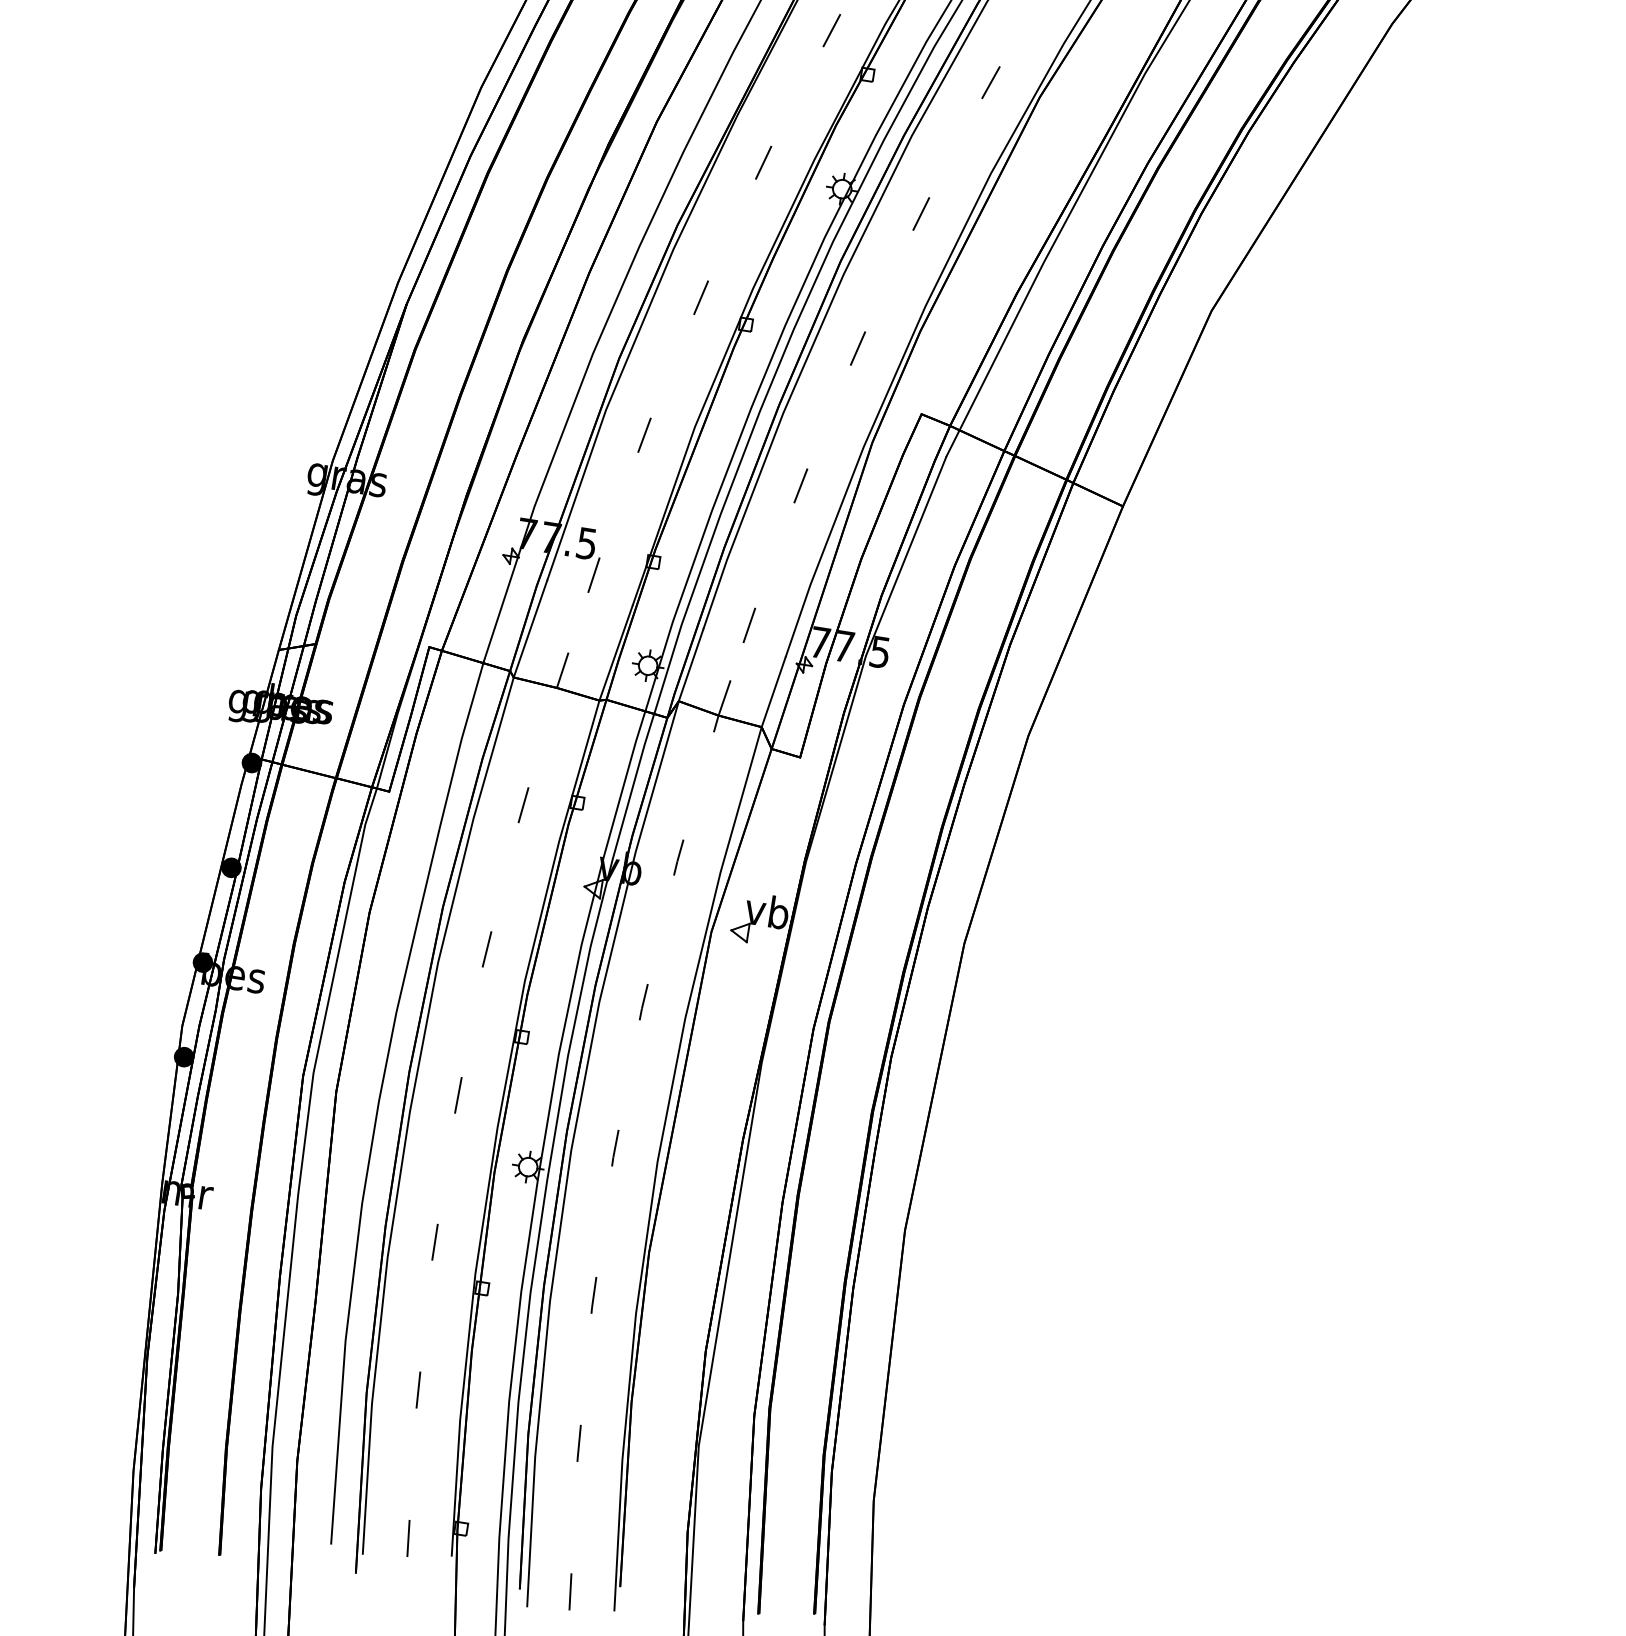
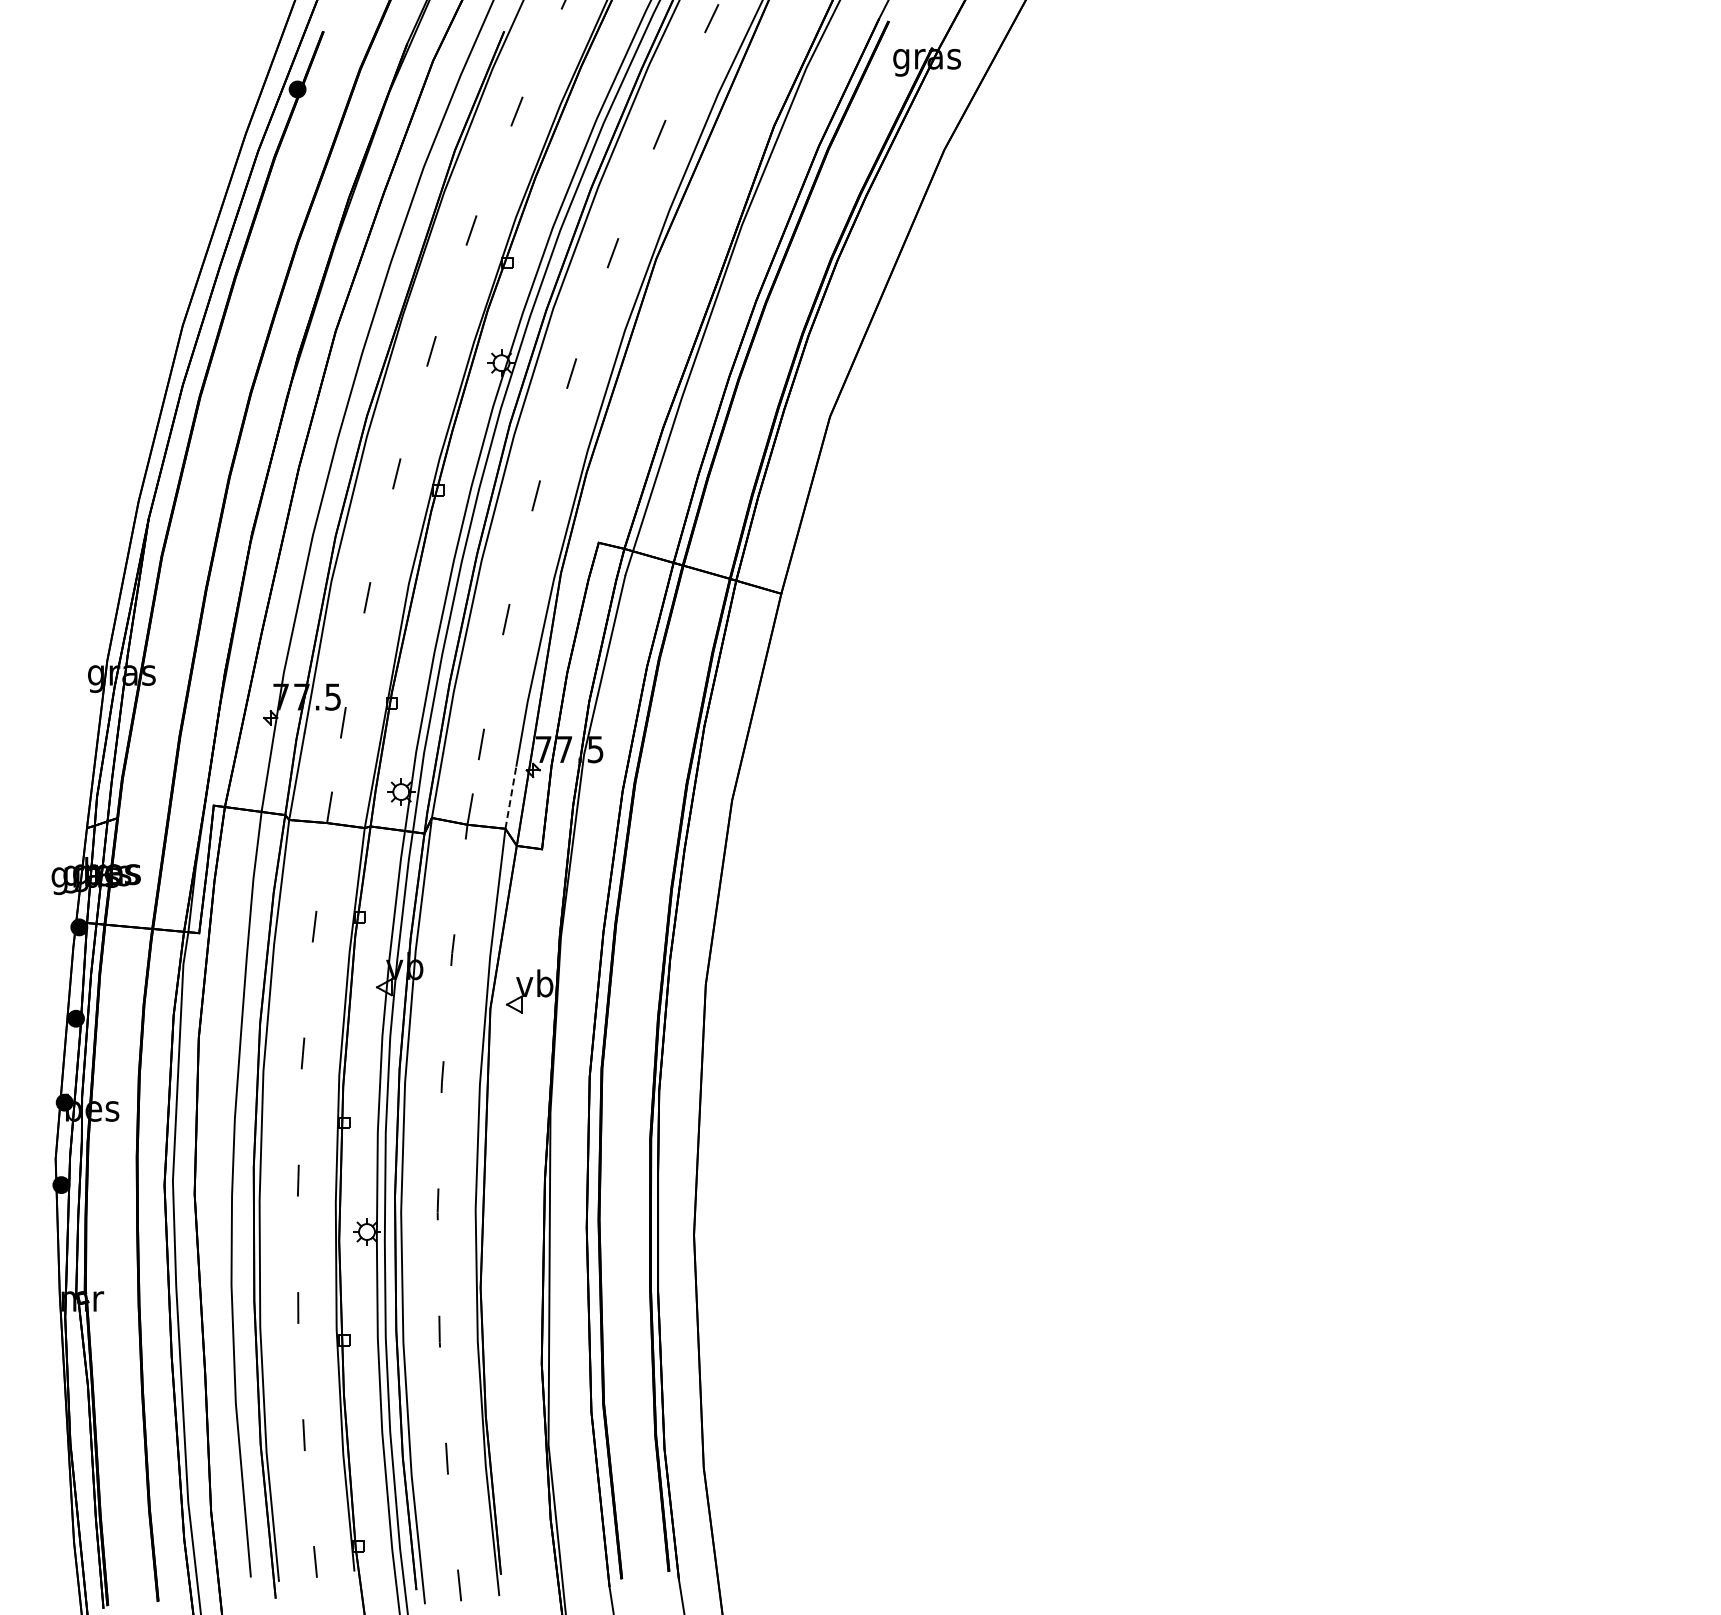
line: (773, 691) -> (510, 797), solid -> dashed

